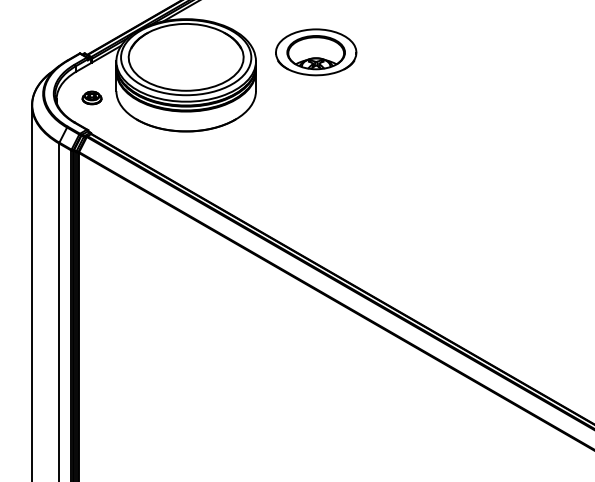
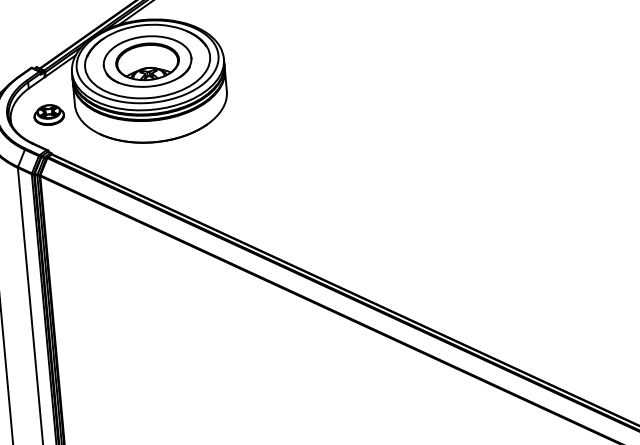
part: (316, 52) -> (147, 61), moved
part: (91, 97) -> (48, 114), size x1.43

